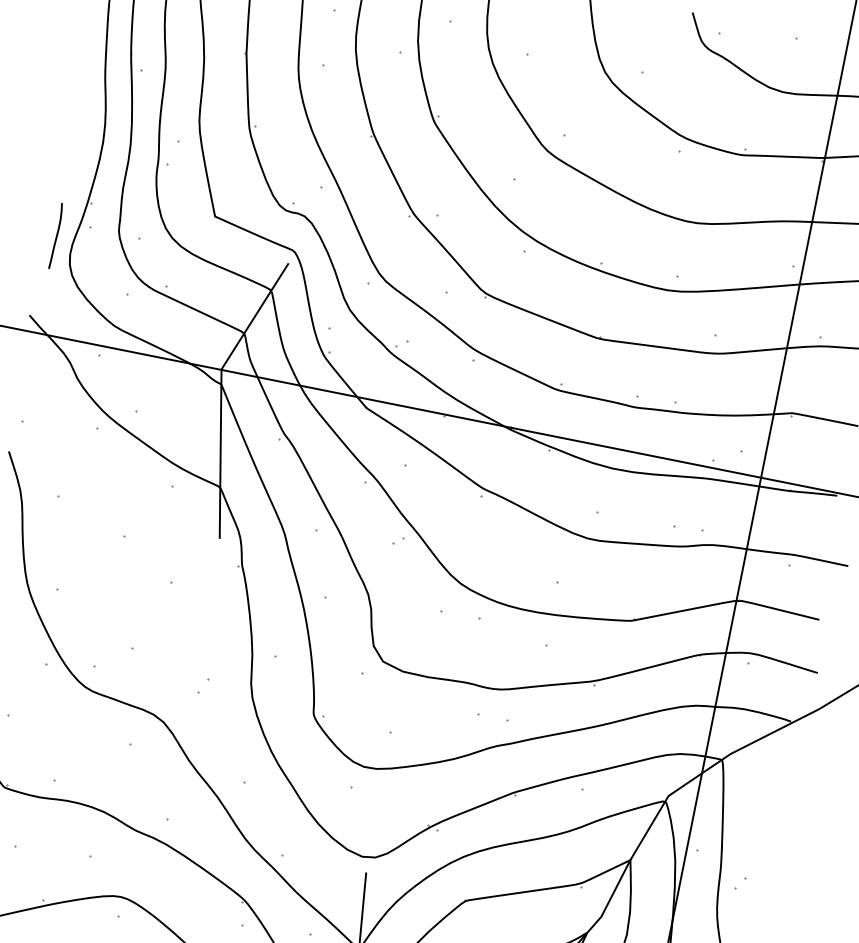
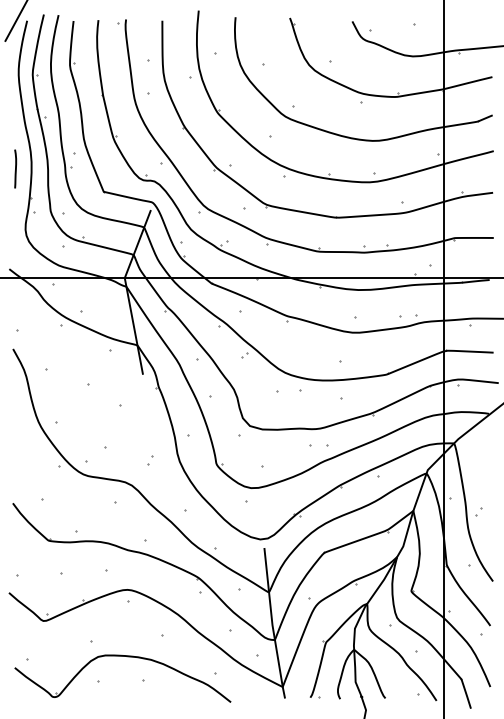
line: (56, 235) -> (15, 168), moved

